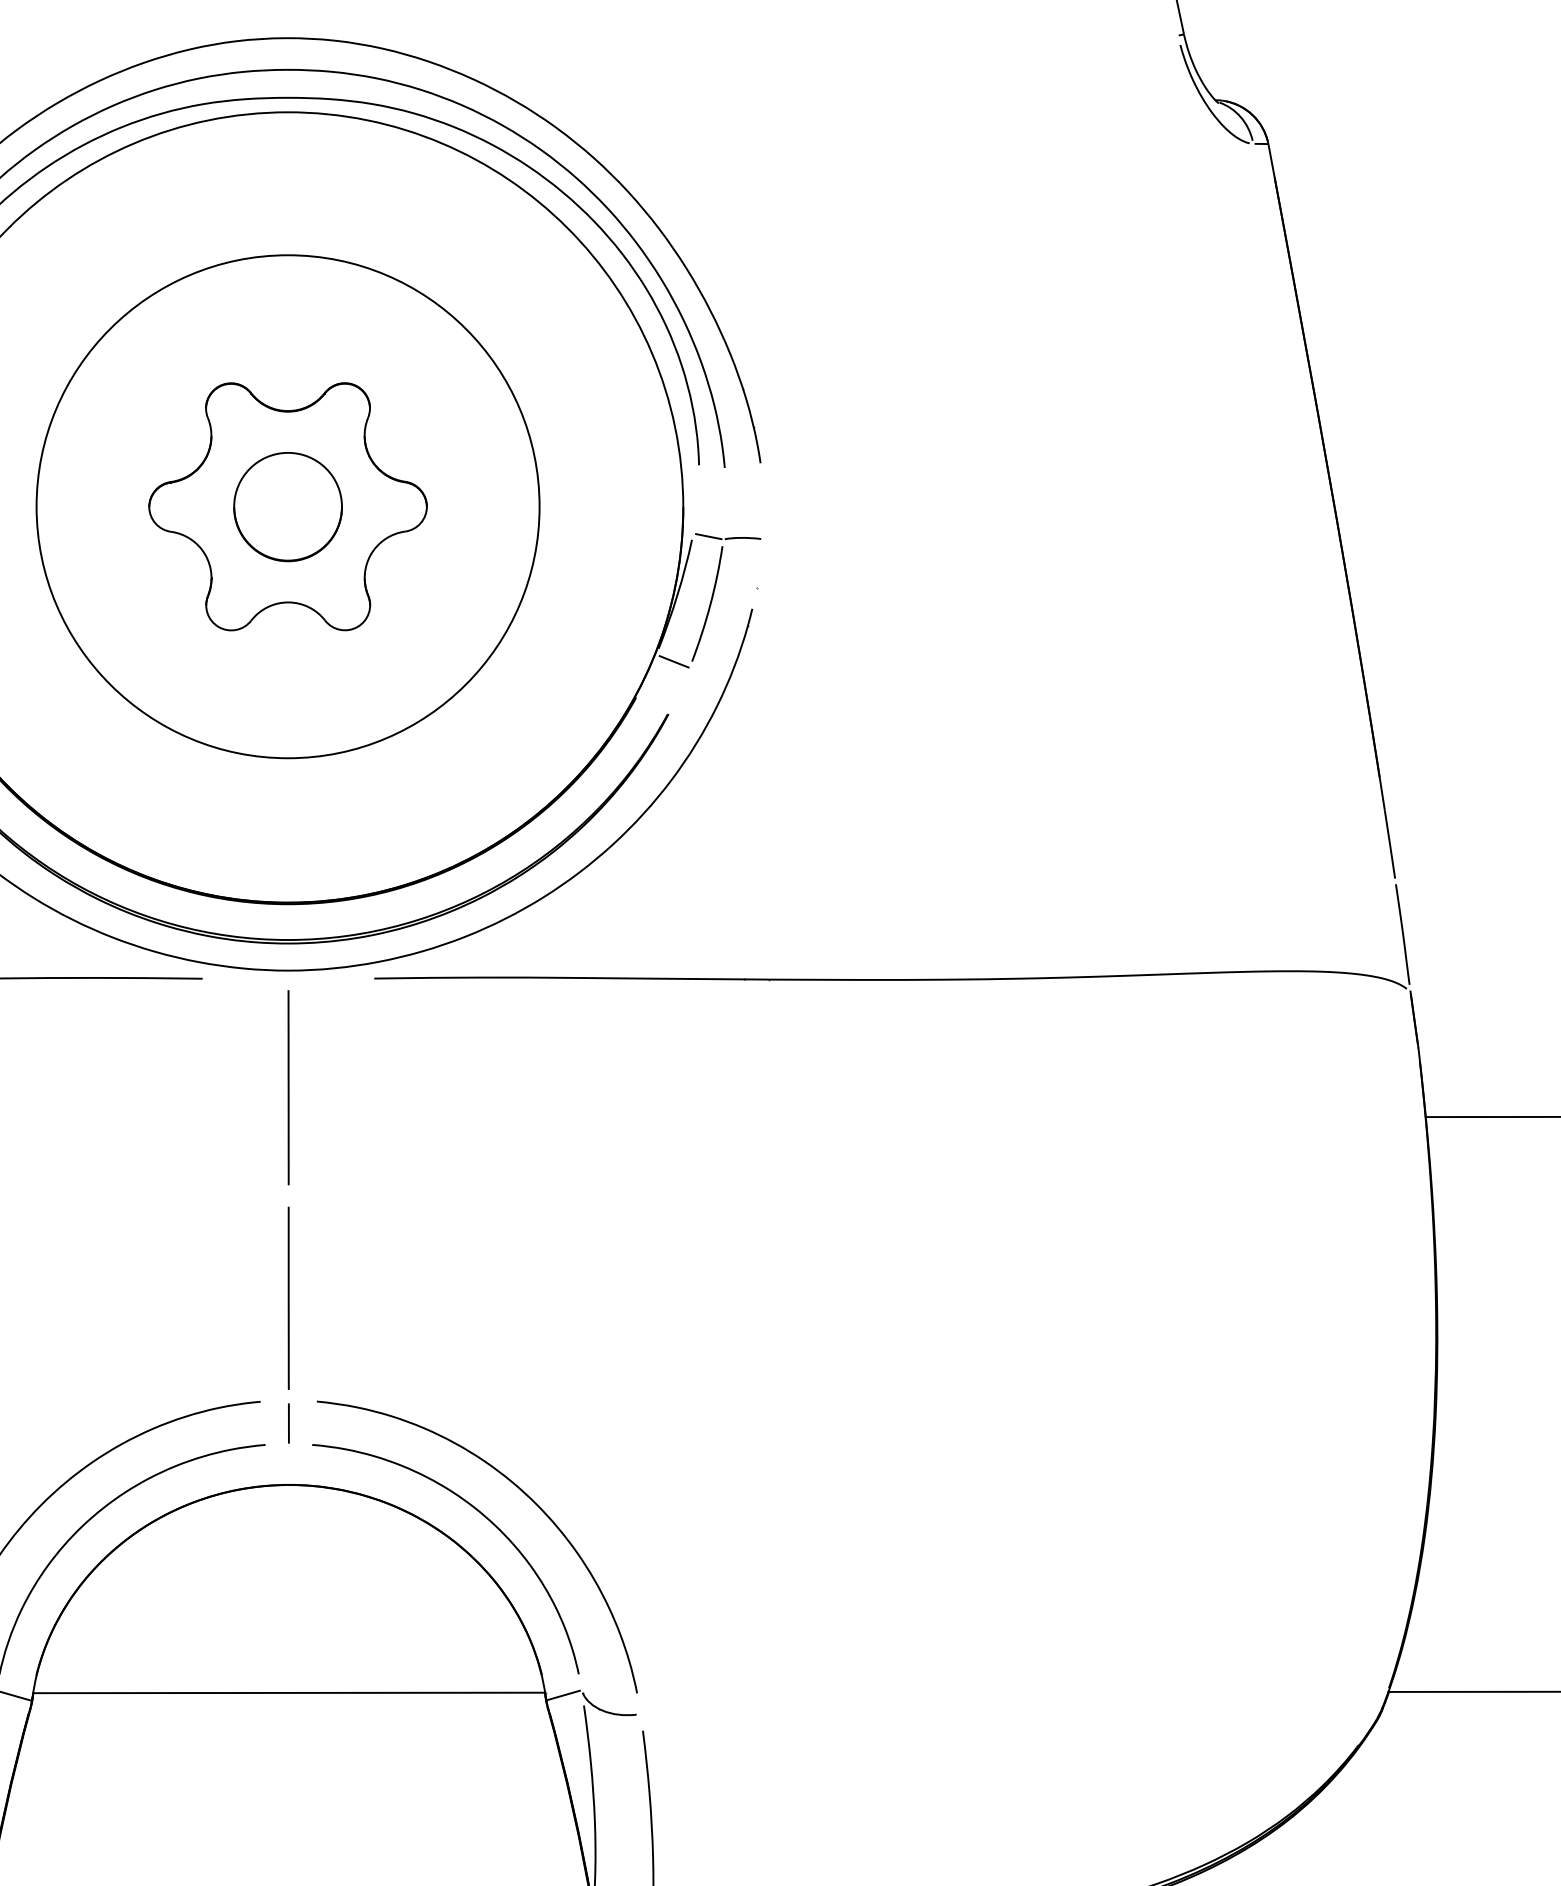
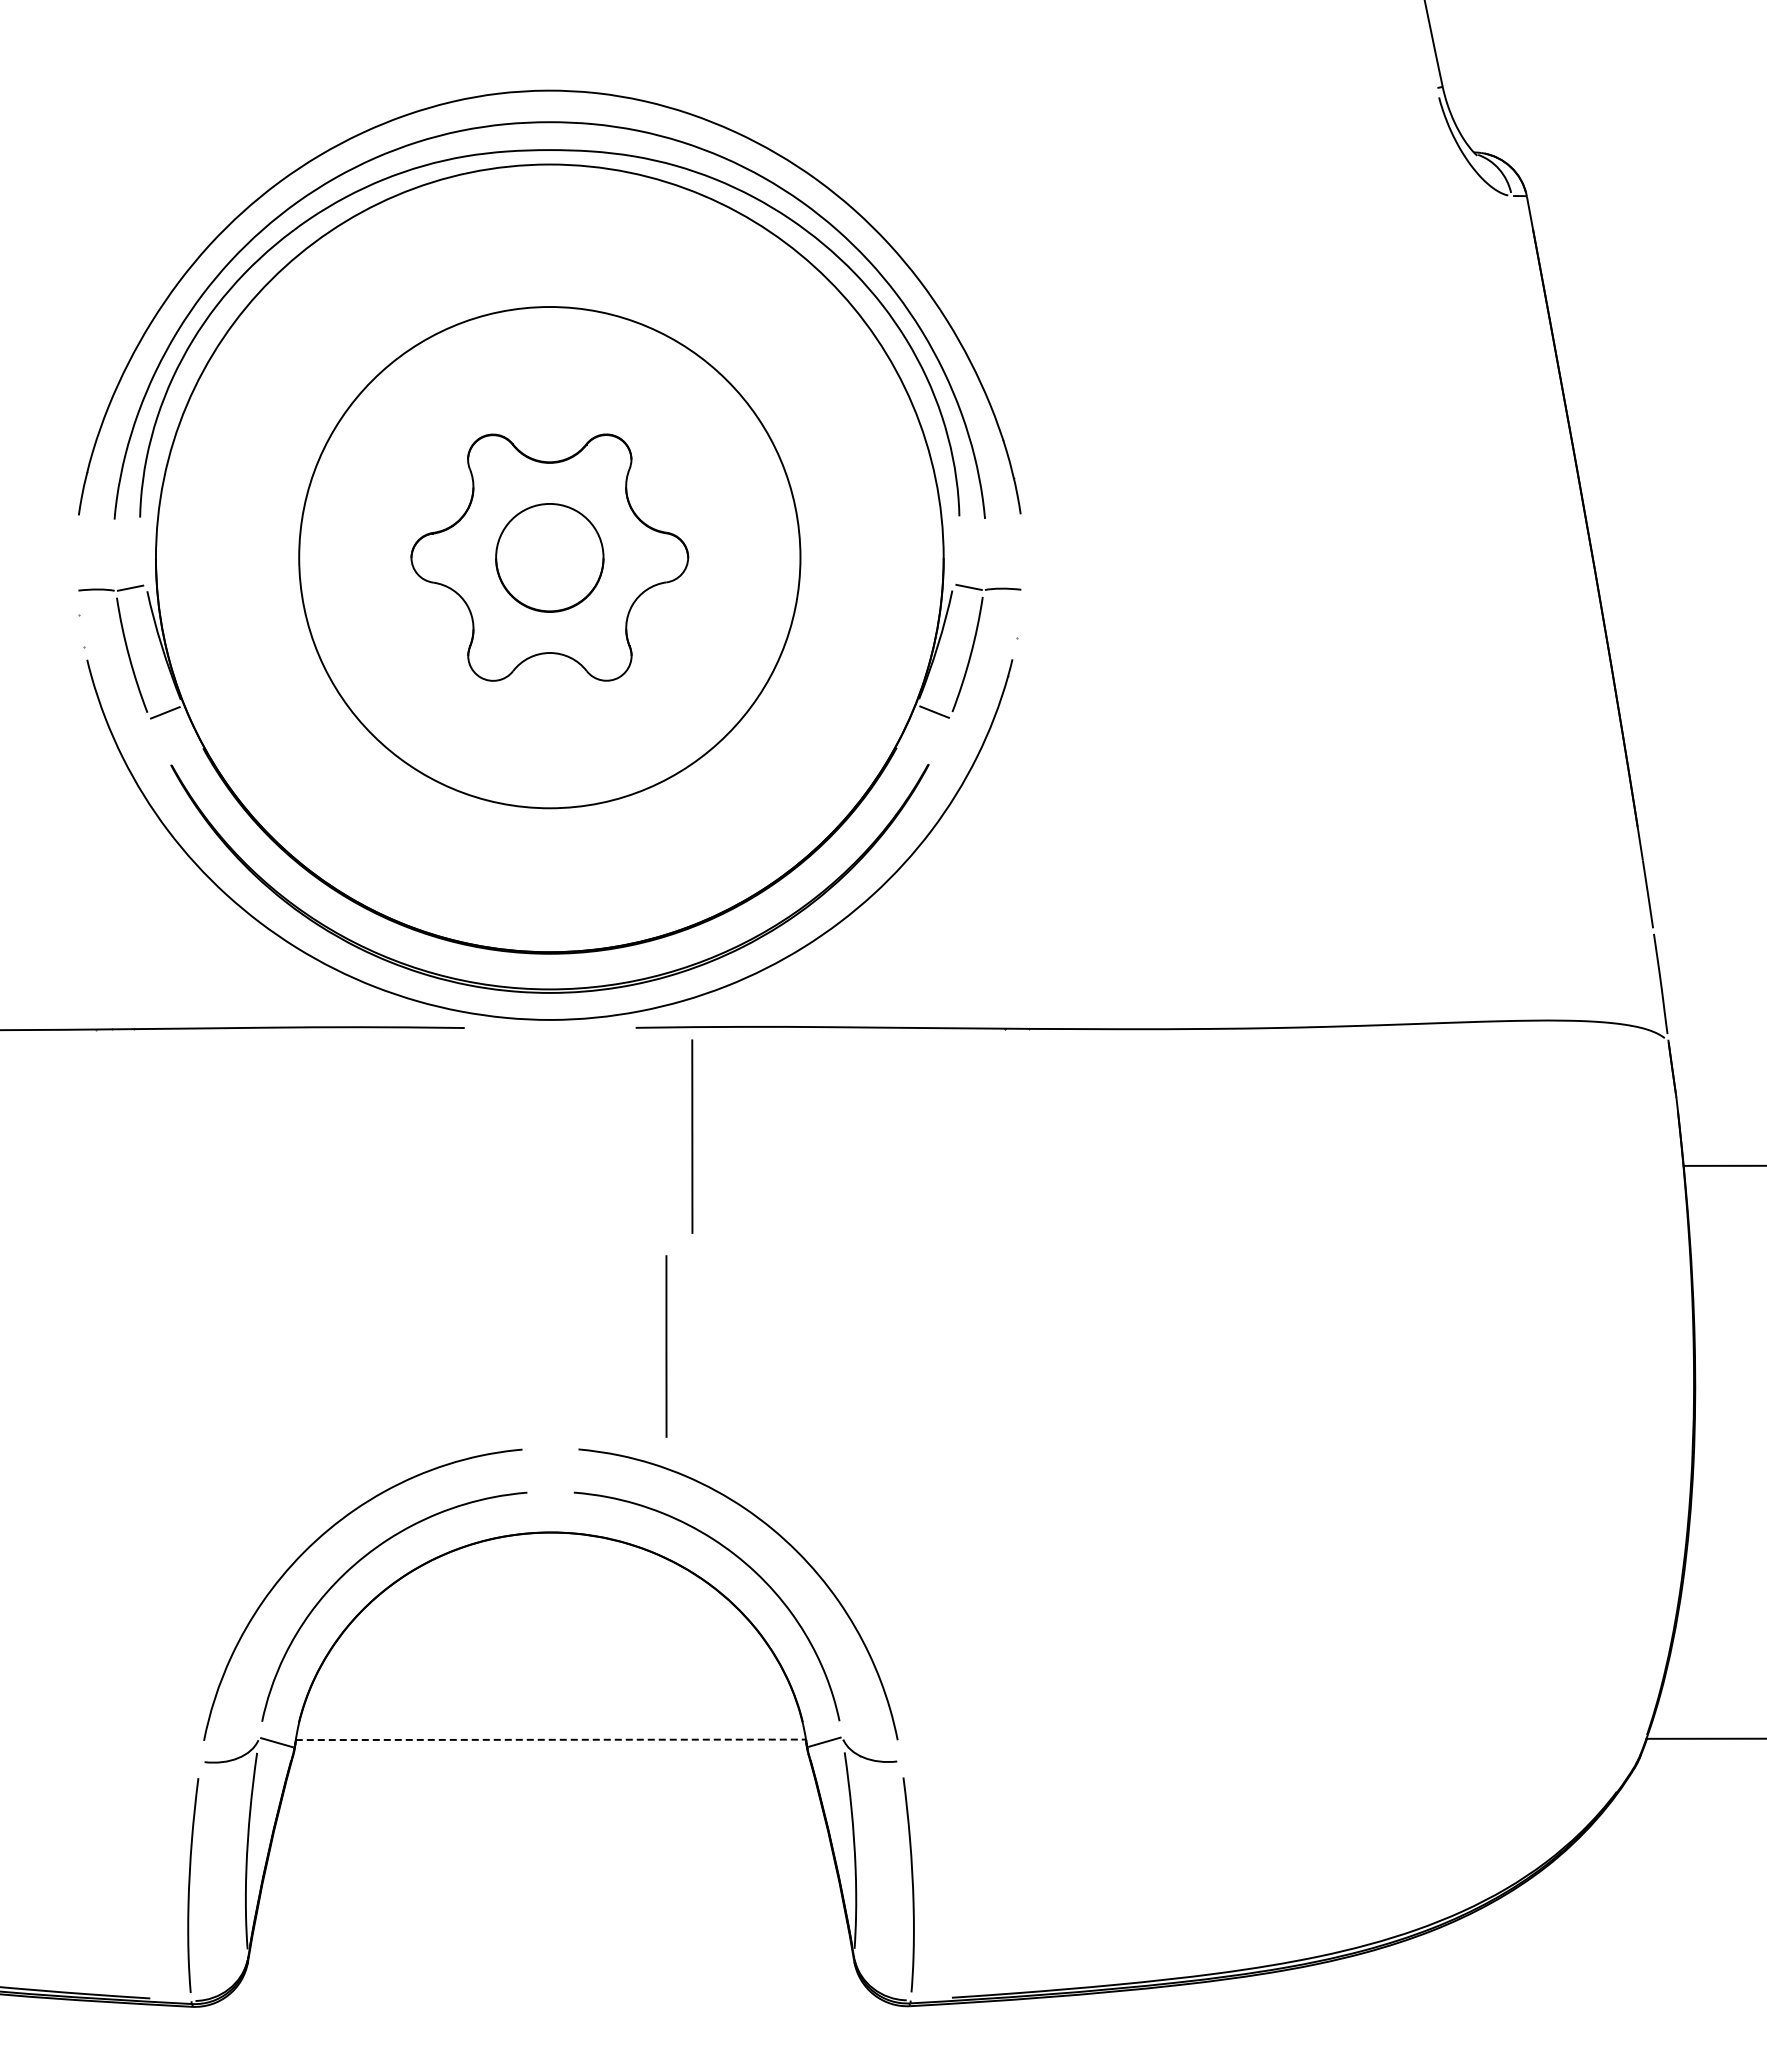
line: (288, 1087) -> (692, 1136), moved
line: (288, 1298) -> (666, 1346), moved
line: (288, 1423) -> (550, 1471), removed
line: (289, 1692) -> (551, 1739), solid -> dashed

